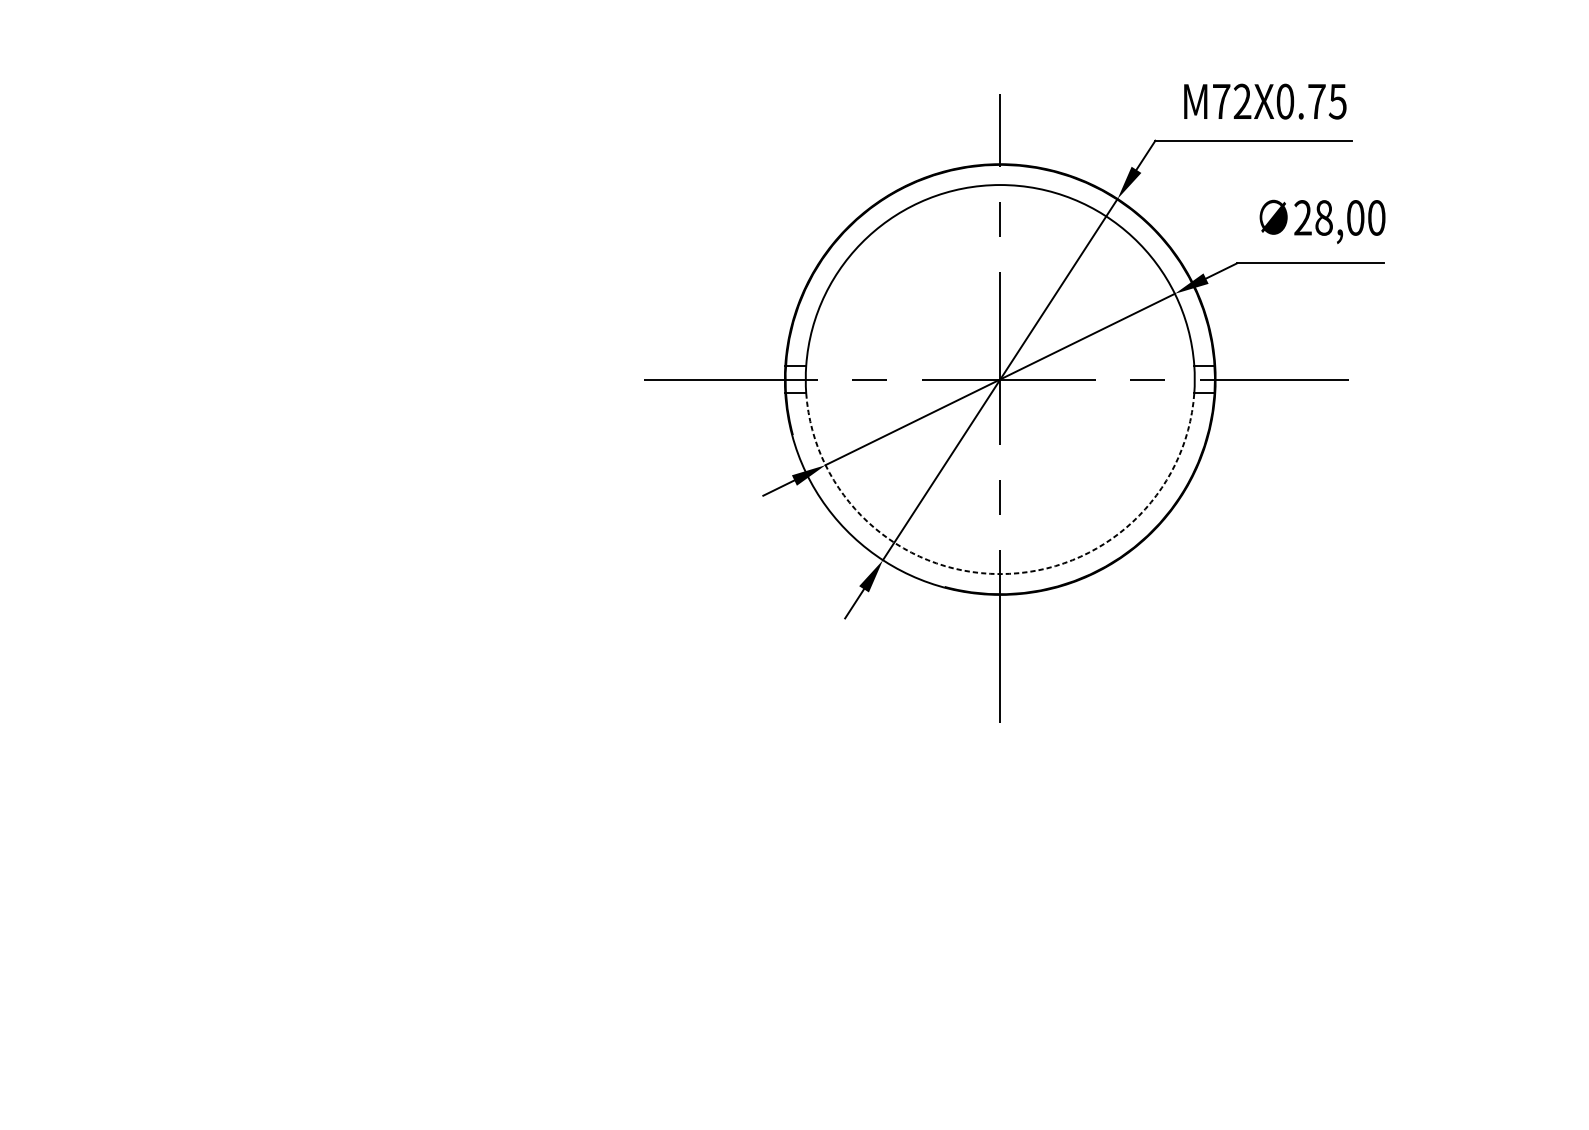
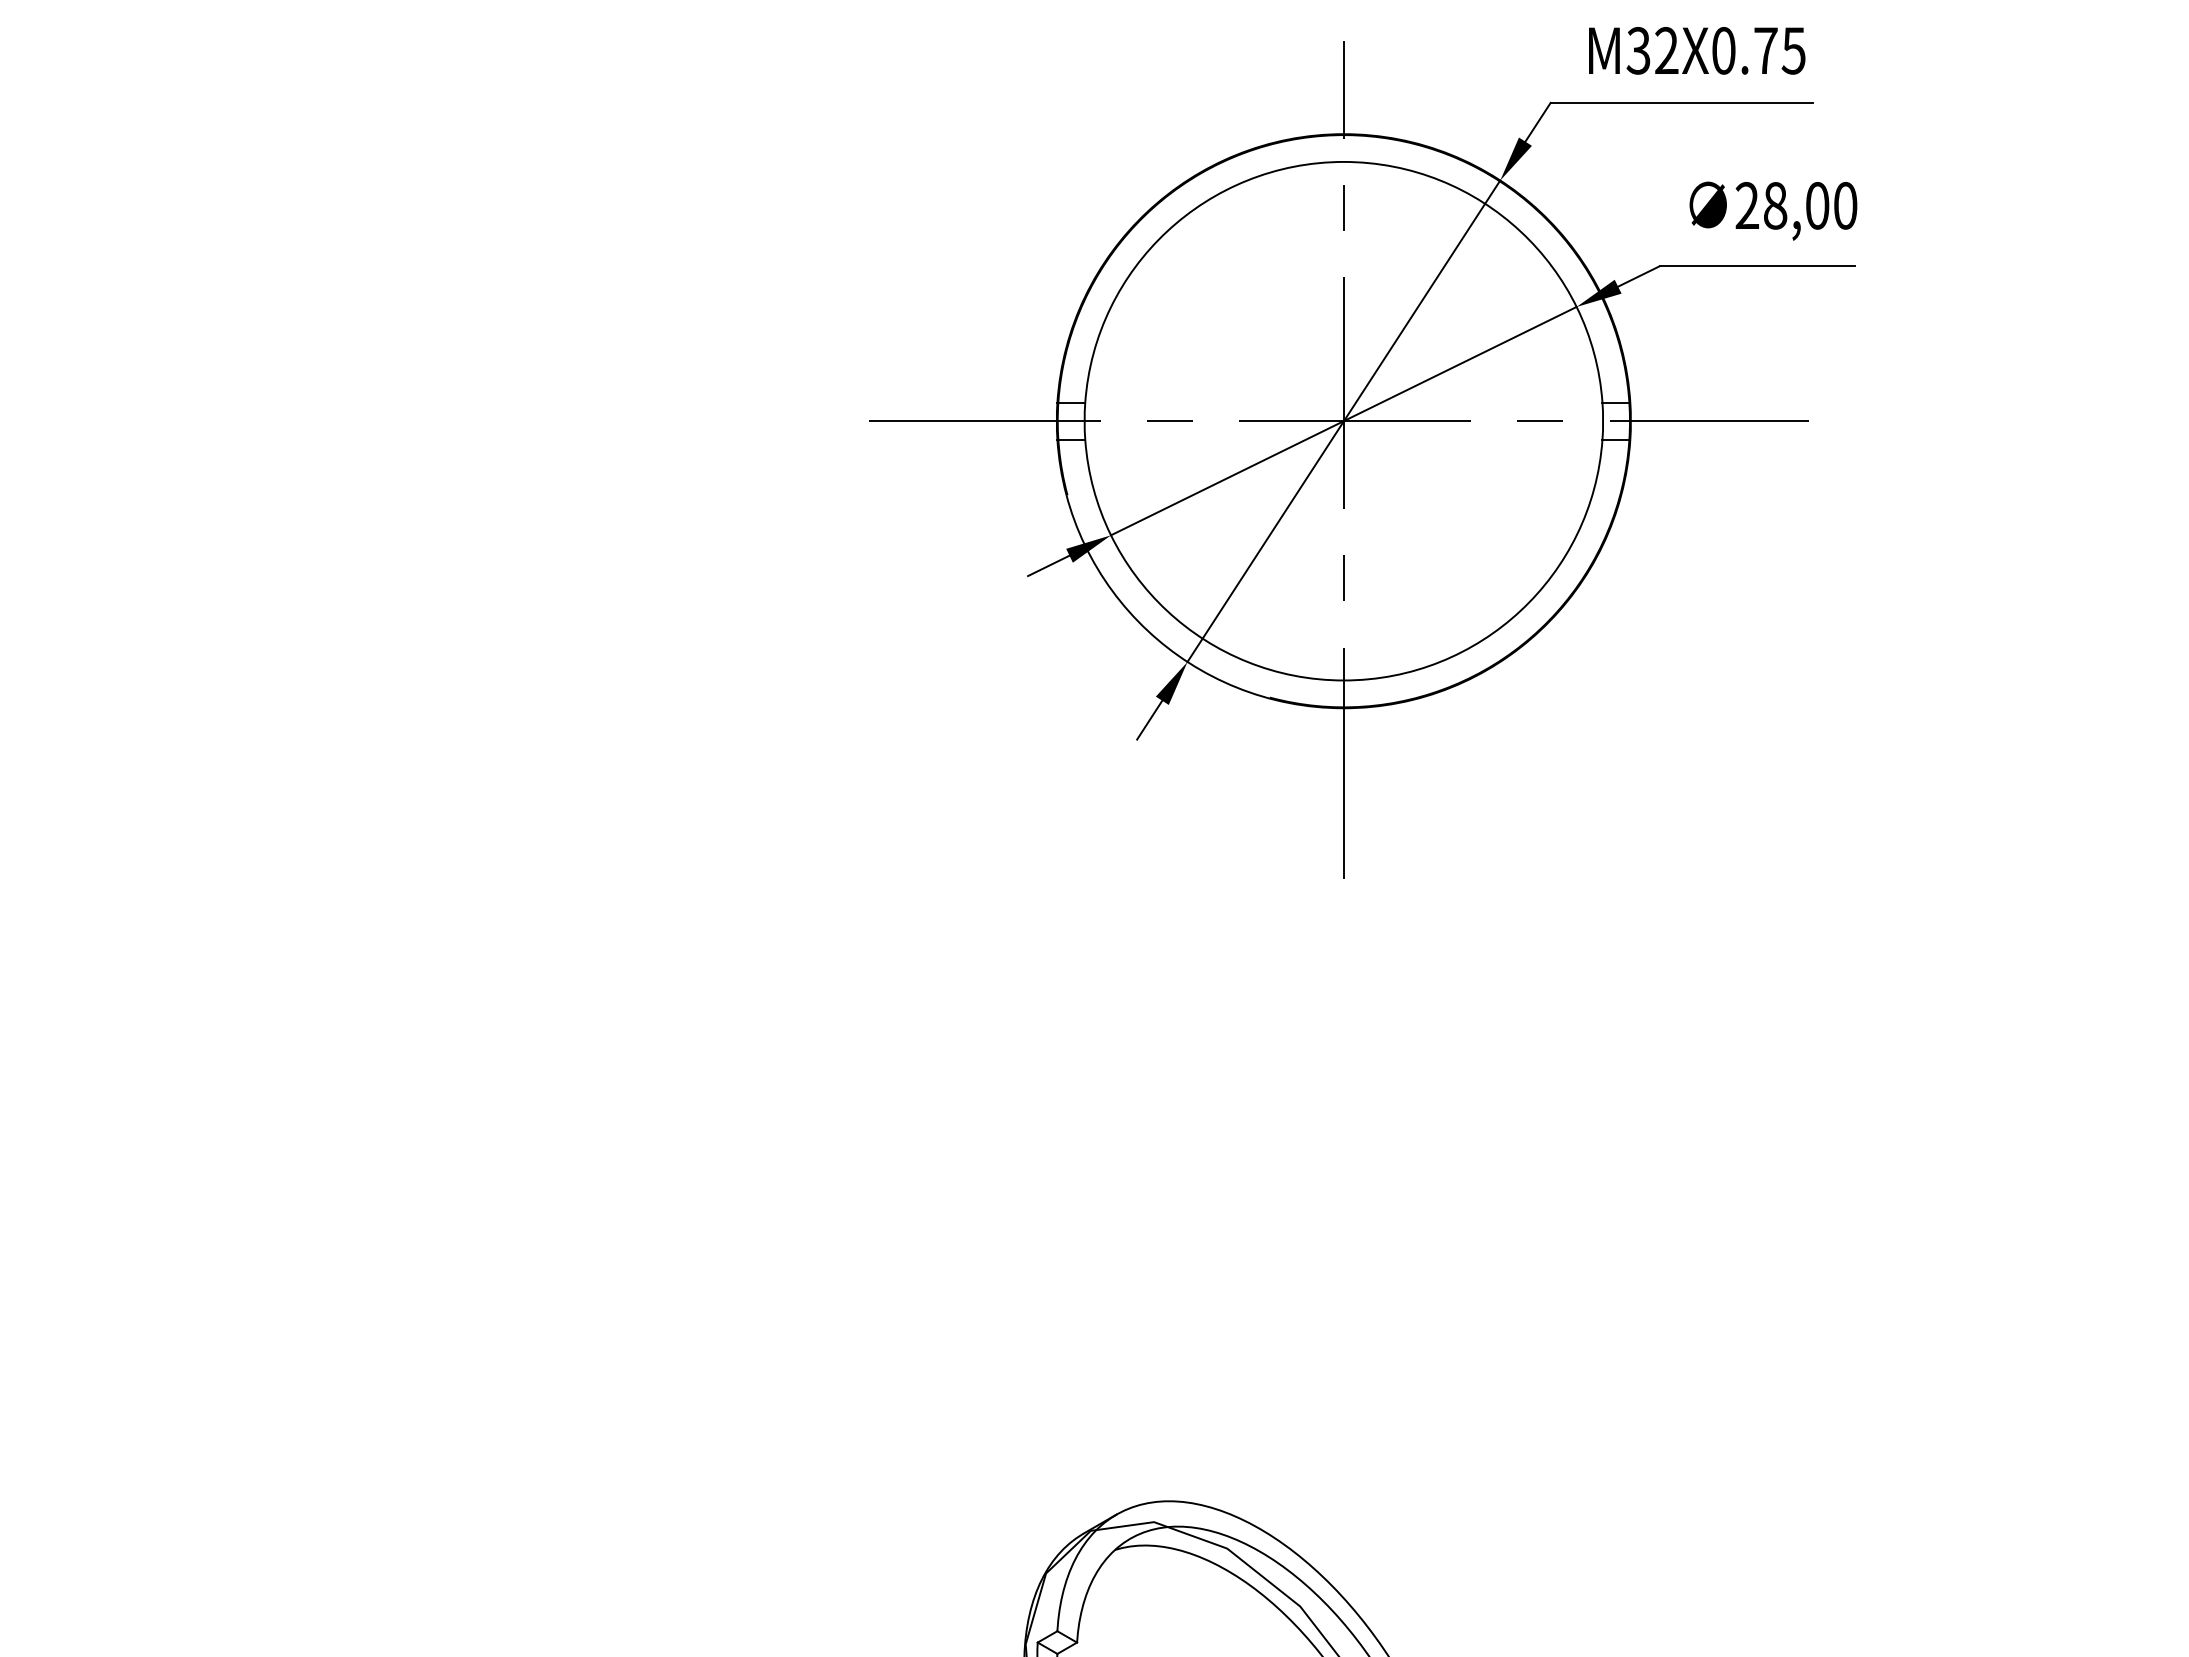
text: (1221, 101) -> (1638, 50), M72X0.75 -> M32X0.75
arc: (999, 574) -> (1343, 680), dashed -> solid

